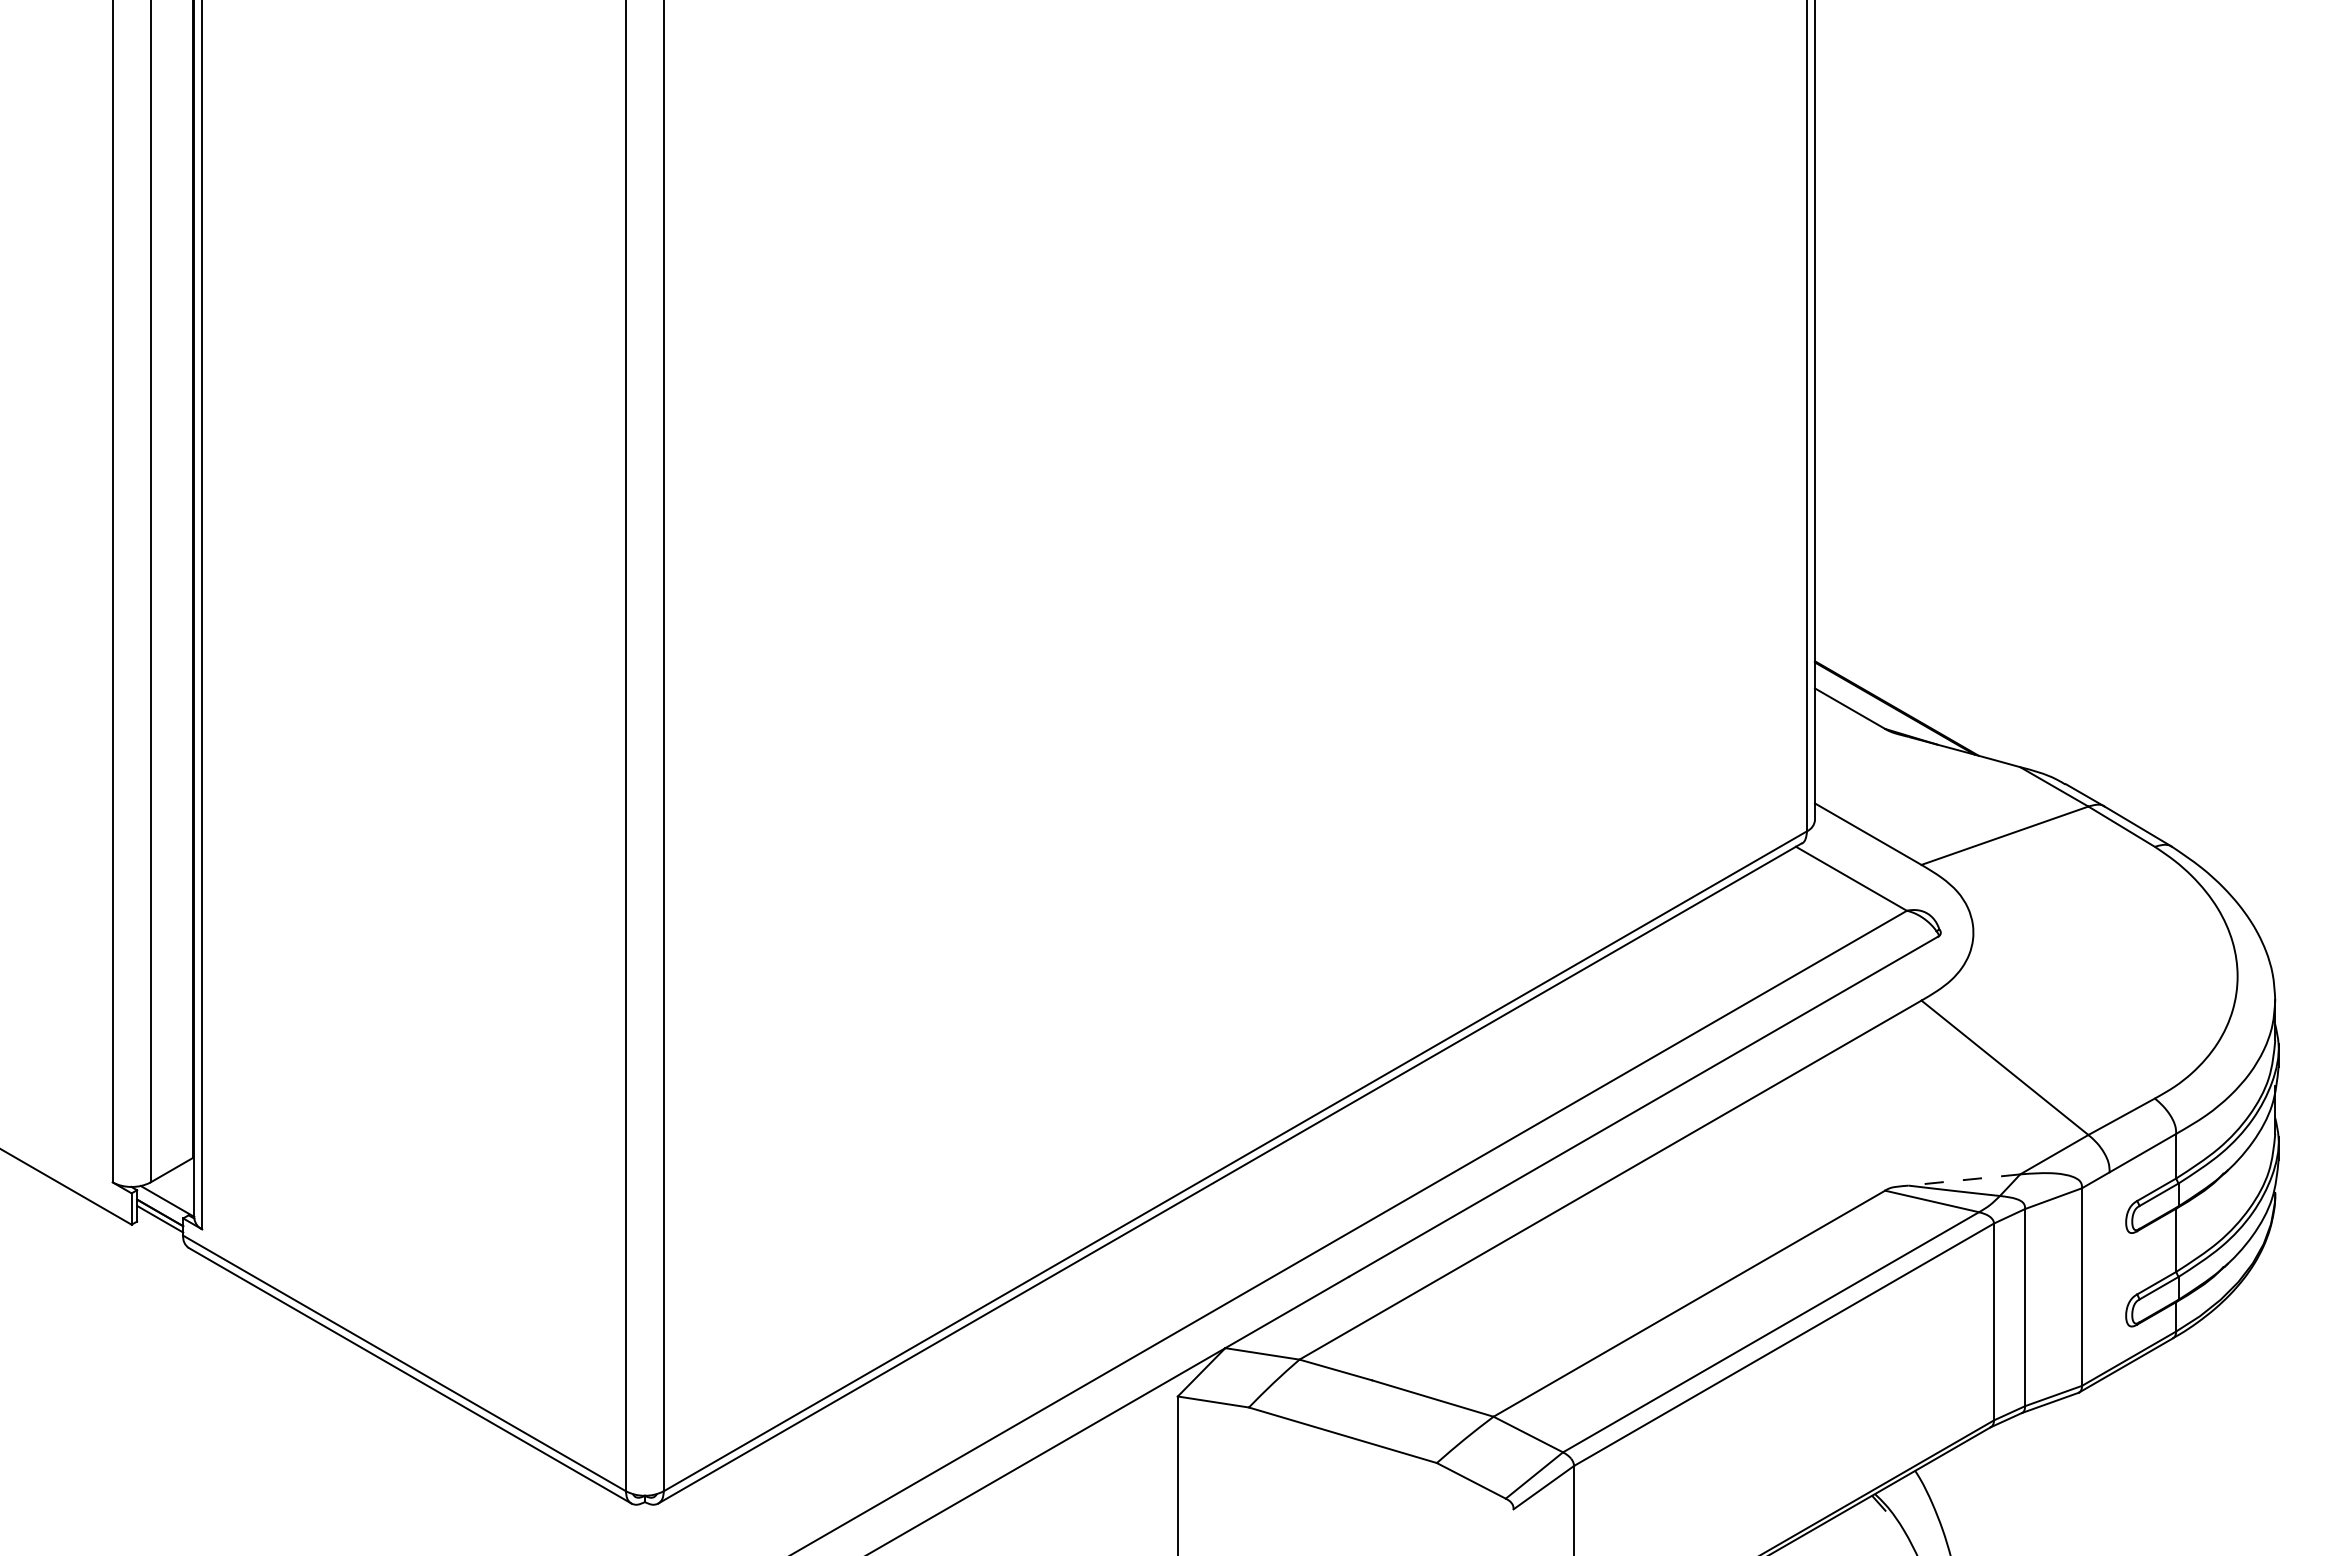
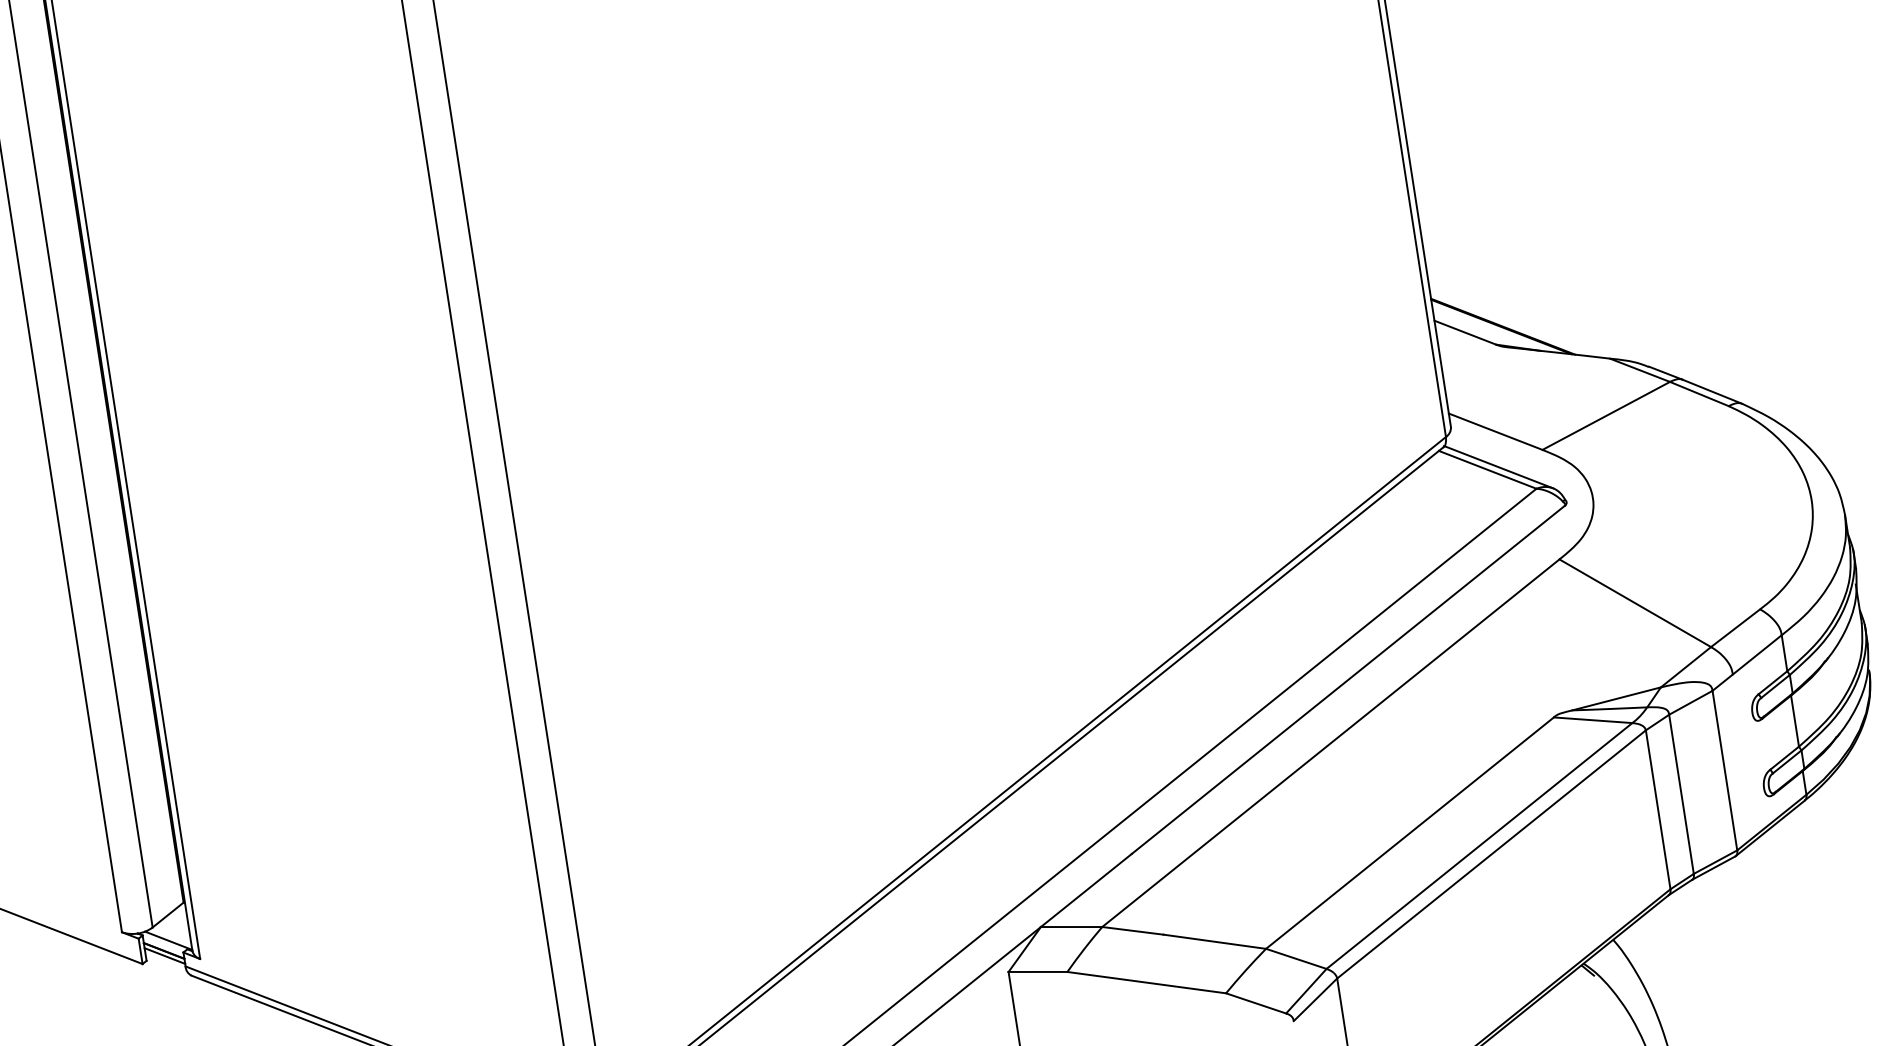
line: (1865, 877) -> (1498, 467), added
line: (1963, 1180) -> (1615, 699), dashed -> solid

